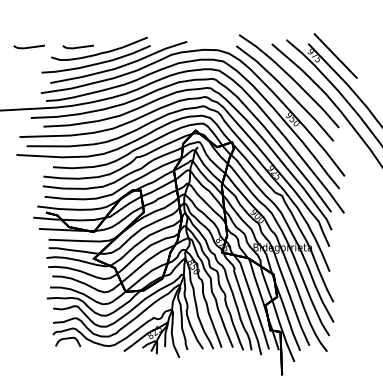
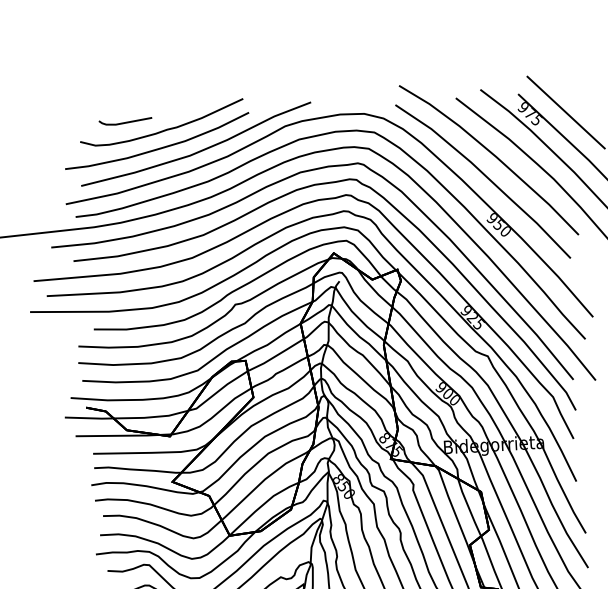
line: (28, 46) -> (40, 125), removed

